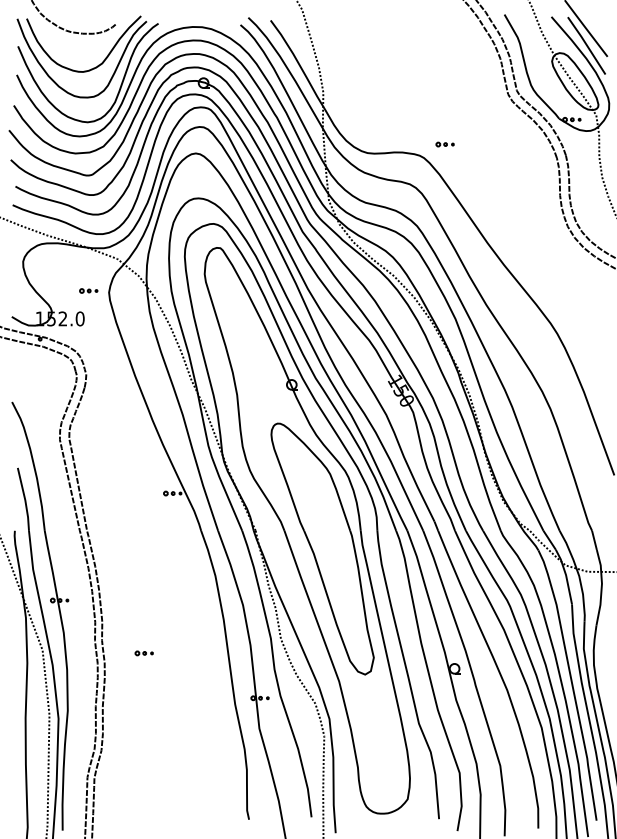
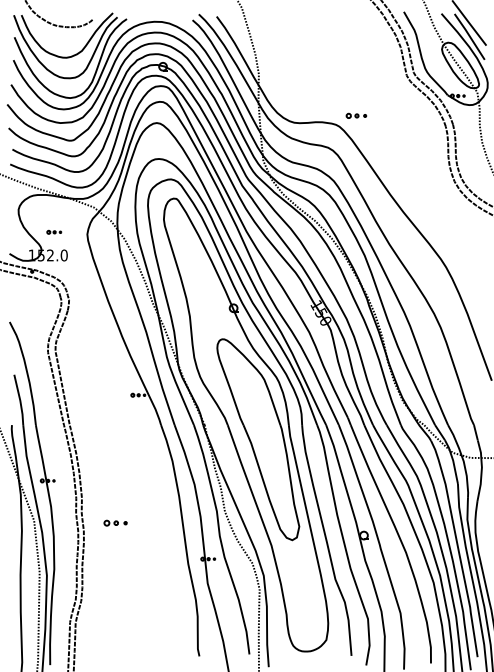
part: (444, 144) -> (355, 115), size x1.4
part: (88, 290) -> (54, 231), moved
part: (143, 653) -> (114, 523), size x1.6

